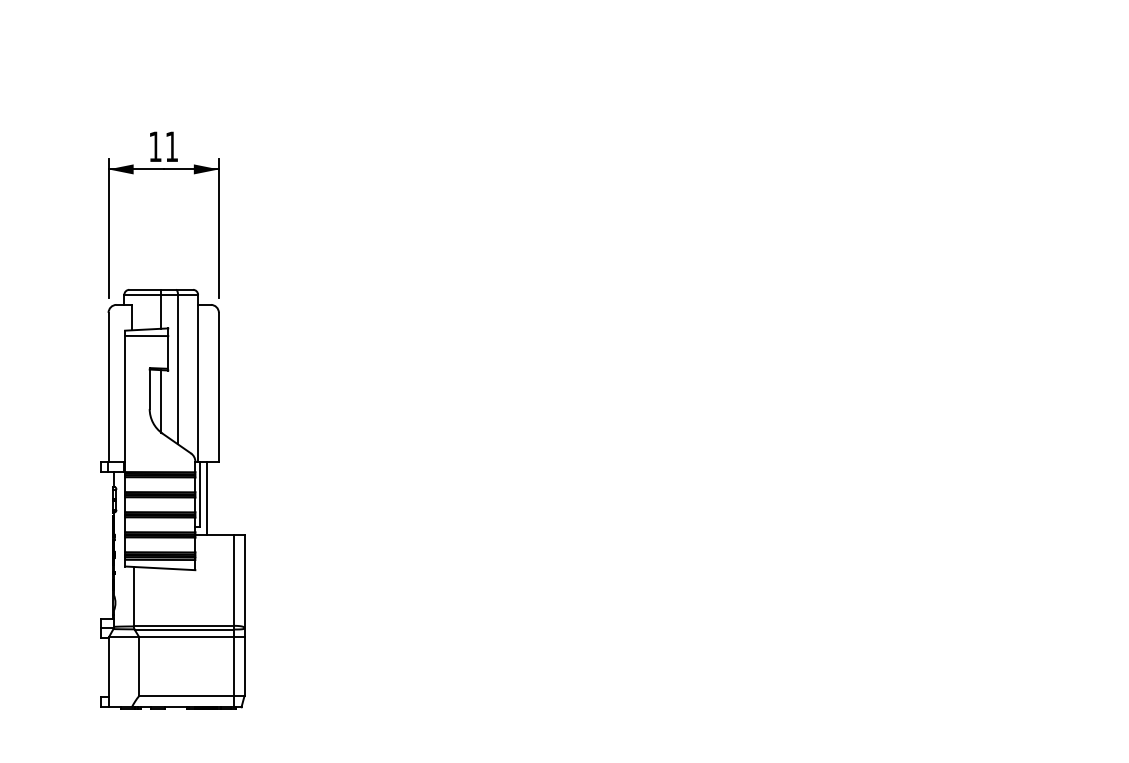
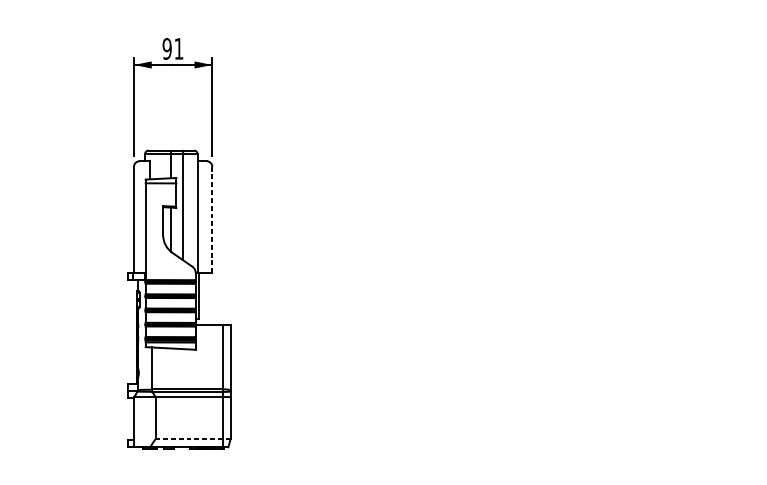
text: (154, 146) -> (166, 48), 11 -> 91
line: (218, 387) -> (212, 219), solid -> dashed
line: (207, 498) -> (204, 298), removed
line: (191, 696) -> (192, 439), solid -> dashed

